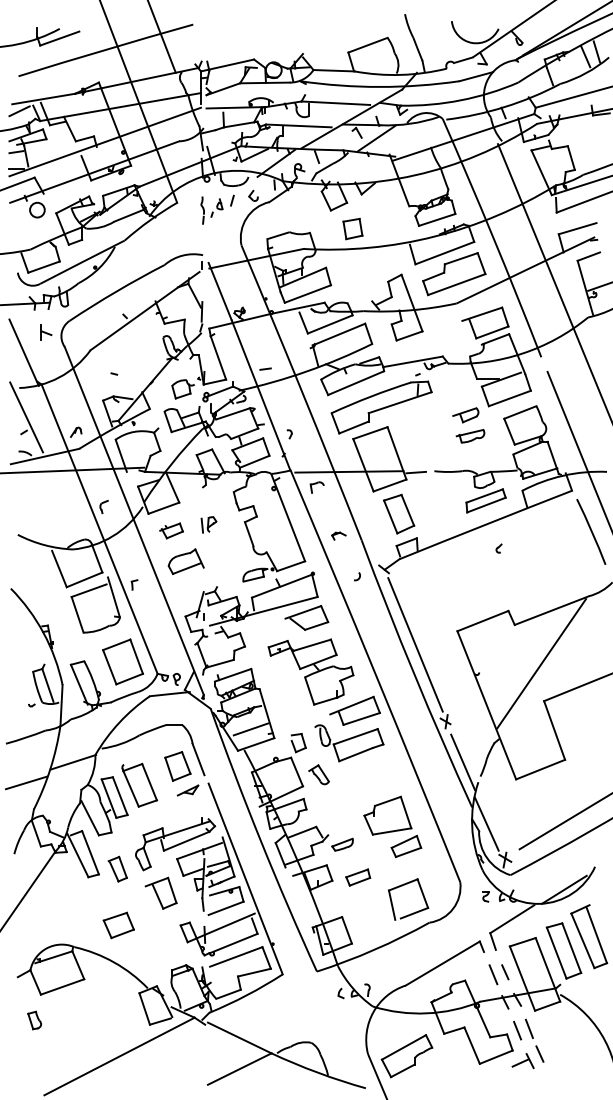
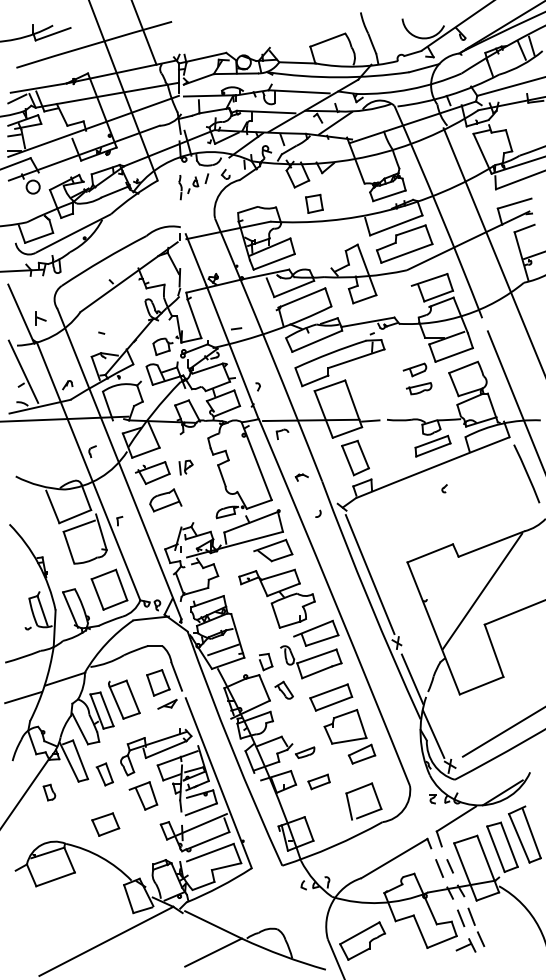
part: (46, 332) -> (41, 318), moved
part: (171, 530) -> (152, 472), size x1.67
part: (371, 782) -> (330, 697), added
part: (34, 1020) -> (49, 792), moved

